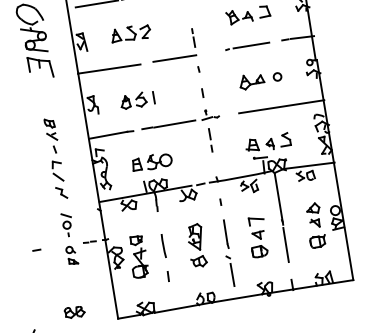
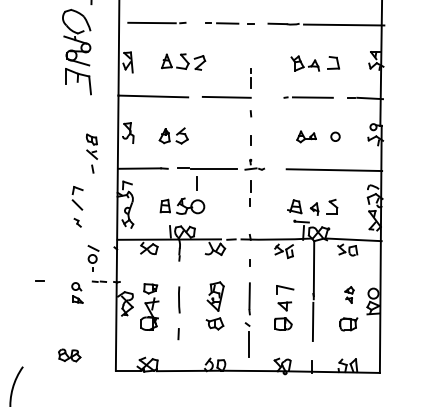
part: (251, 81) -> (306, 136), size x0.7
line: (153, 98) -> (196, 183), moved
part: (51, 135) -> (91, 153), moved
part: (61, 192) -> (77, 222), size x0.6
part: (314, 215) -> (349, 294), size x0.6
part: (67, 224) -> (93, 258), moved

